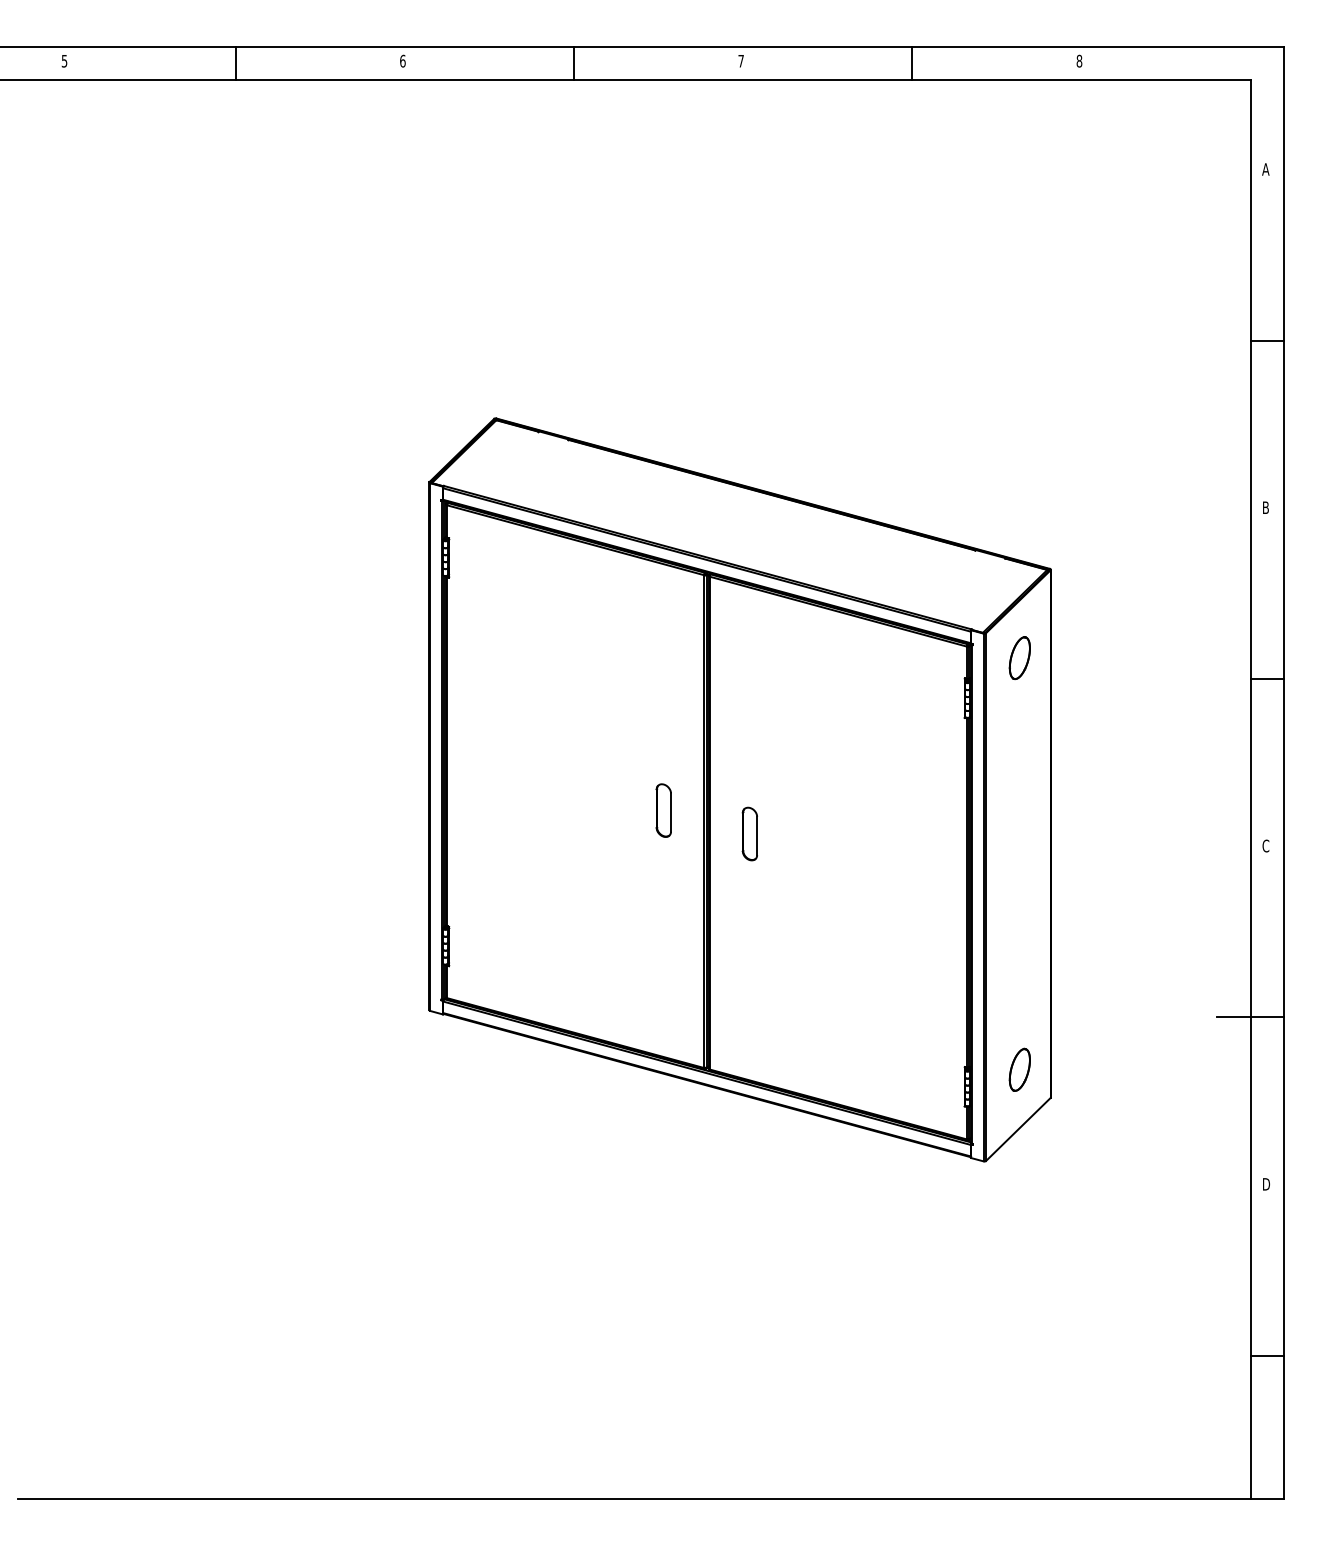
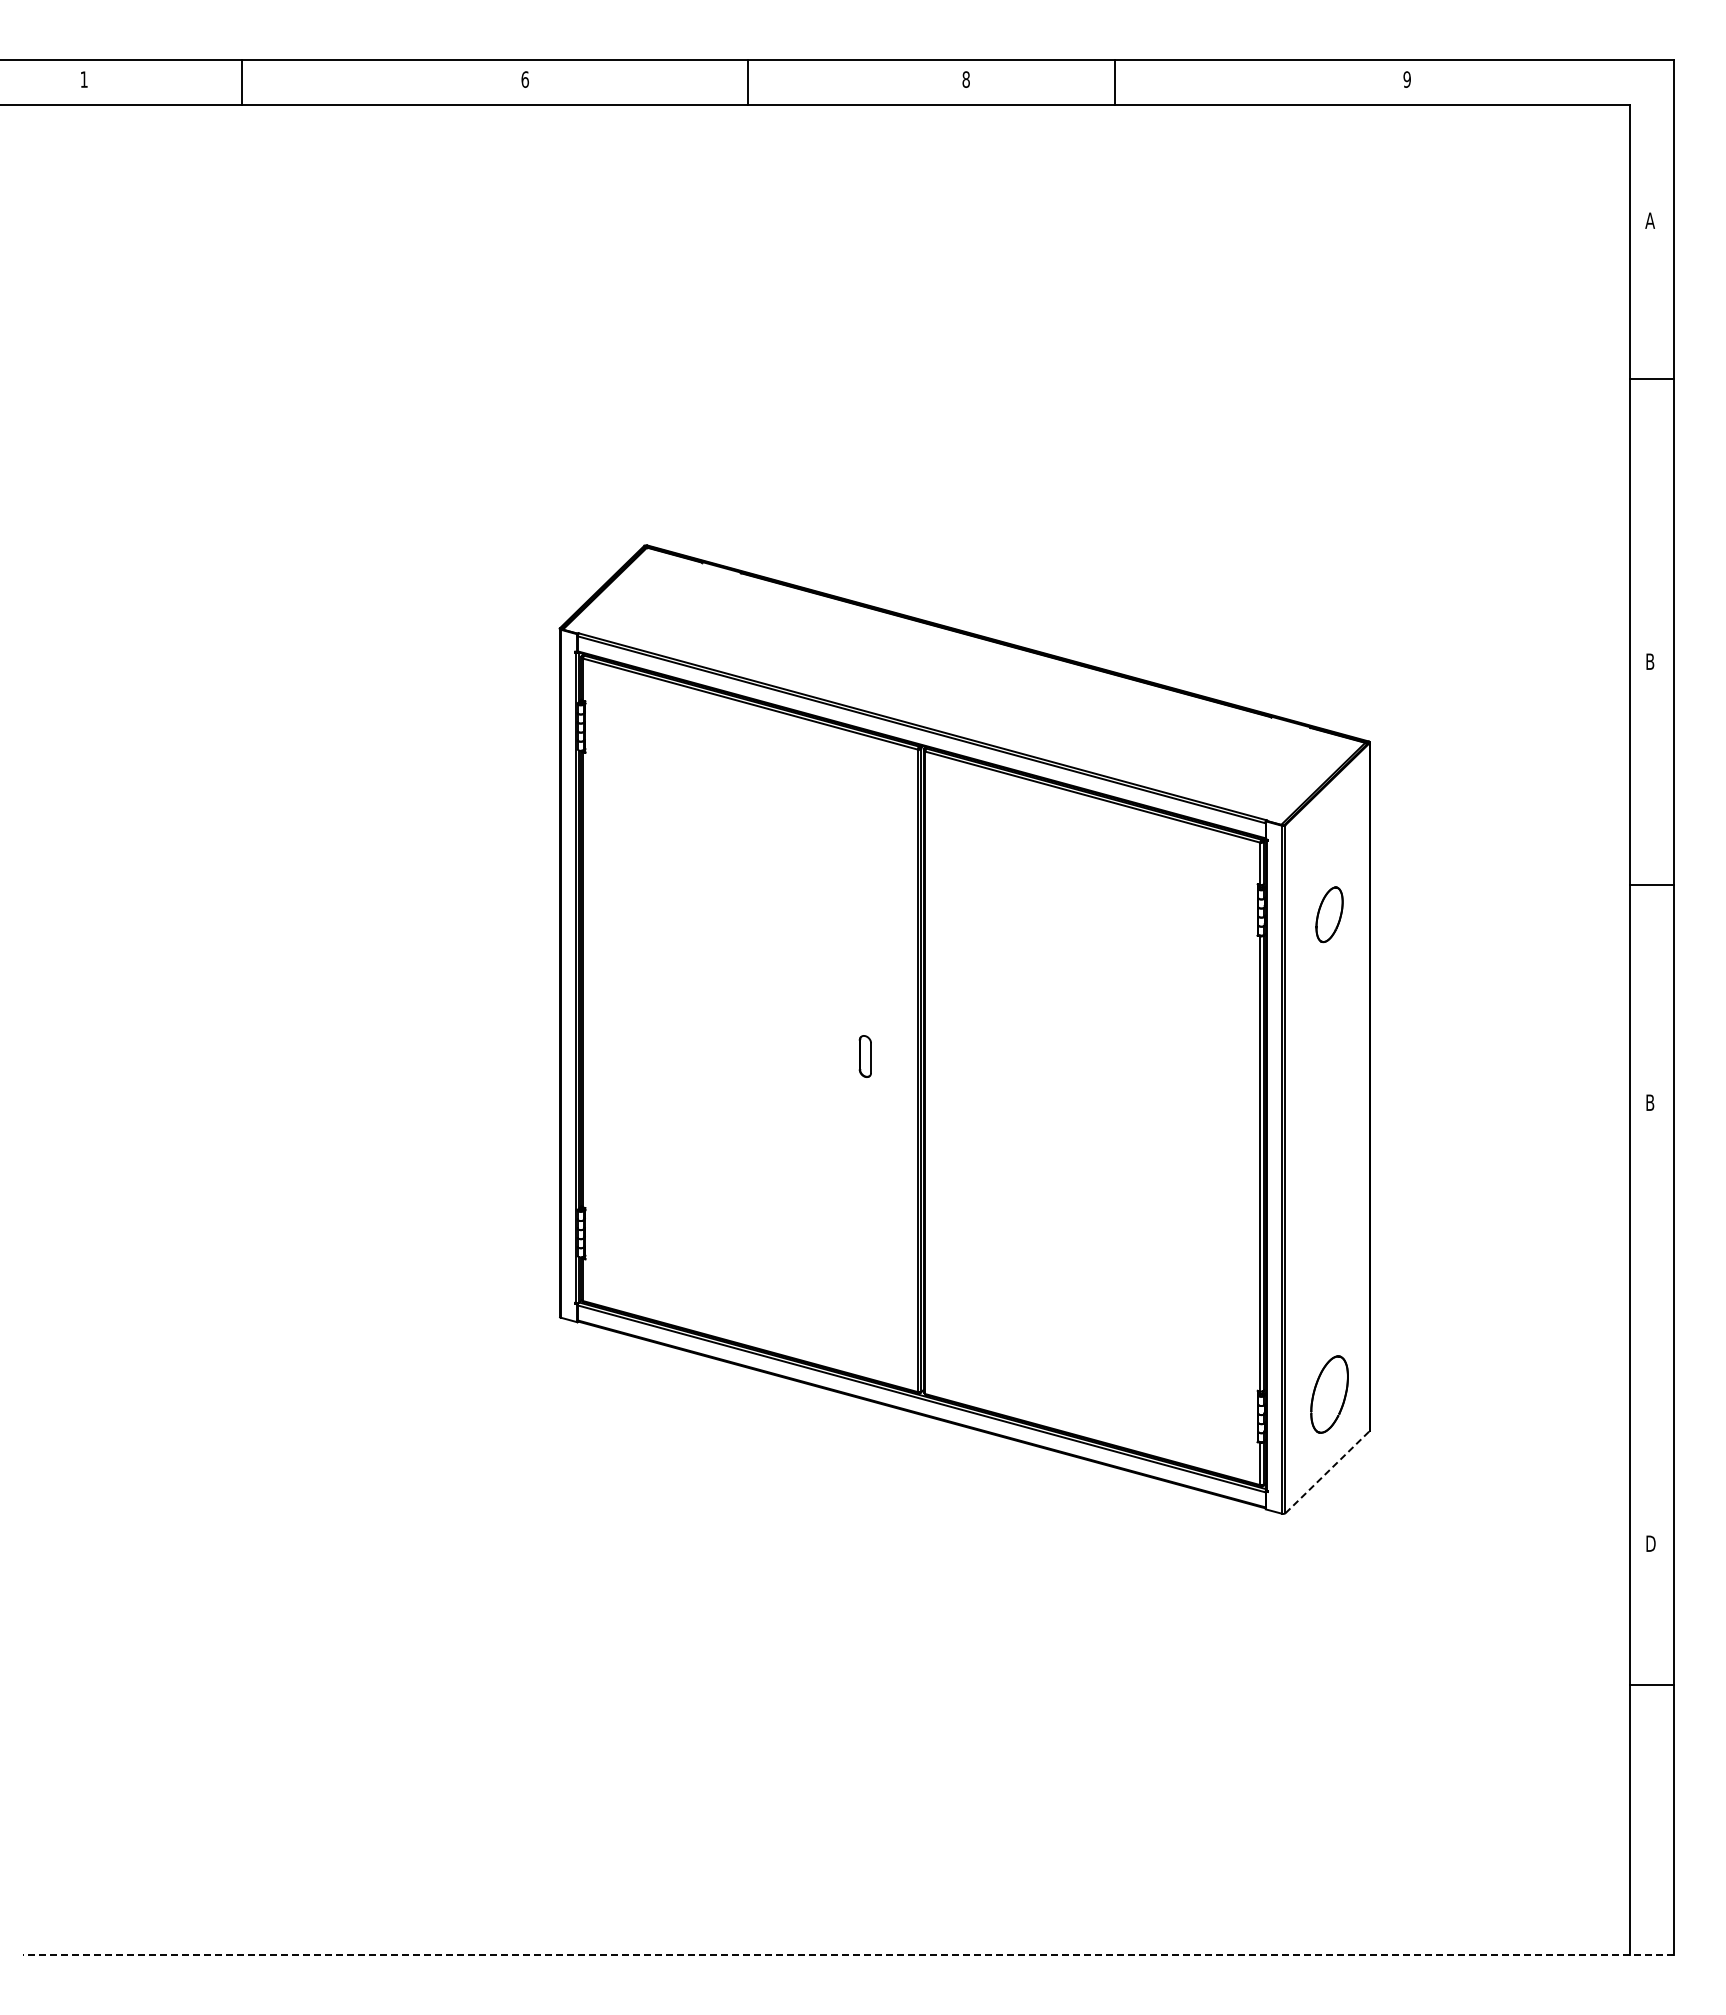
text: (64, 61) -> (83, 79), 5 -> 1
text: (740, 61) -> (965, 79), 7 -> 8
text: (1078, 61) -> (1406, 79), 8 -> 9
line: (235, 63) -> (242, 82), moved
line: (912, 63) -> (1115, 82), moved
line: (1267, 341) -> (1652, 379), moved
part: (1019, 657) -> (1329, 914), moved
part: (663, 810) -> (865, 1056), size x0.6
part: (749, 833) -> (977, 1086), removed
text: (1265, 845) -> (1649, 1102), C -> B
line: (1250, 1017) -> (1630, 1326), removed
part: (1019, 1069) -> (1329, 1394), size x1.4
line: (1018, 1129) -> (1327, 1472), solid -> dashed
line: (1267, 1355) -> (1652, 1685), moved
line: (650, 1499) -> (848, 1954), solid -> dashed

